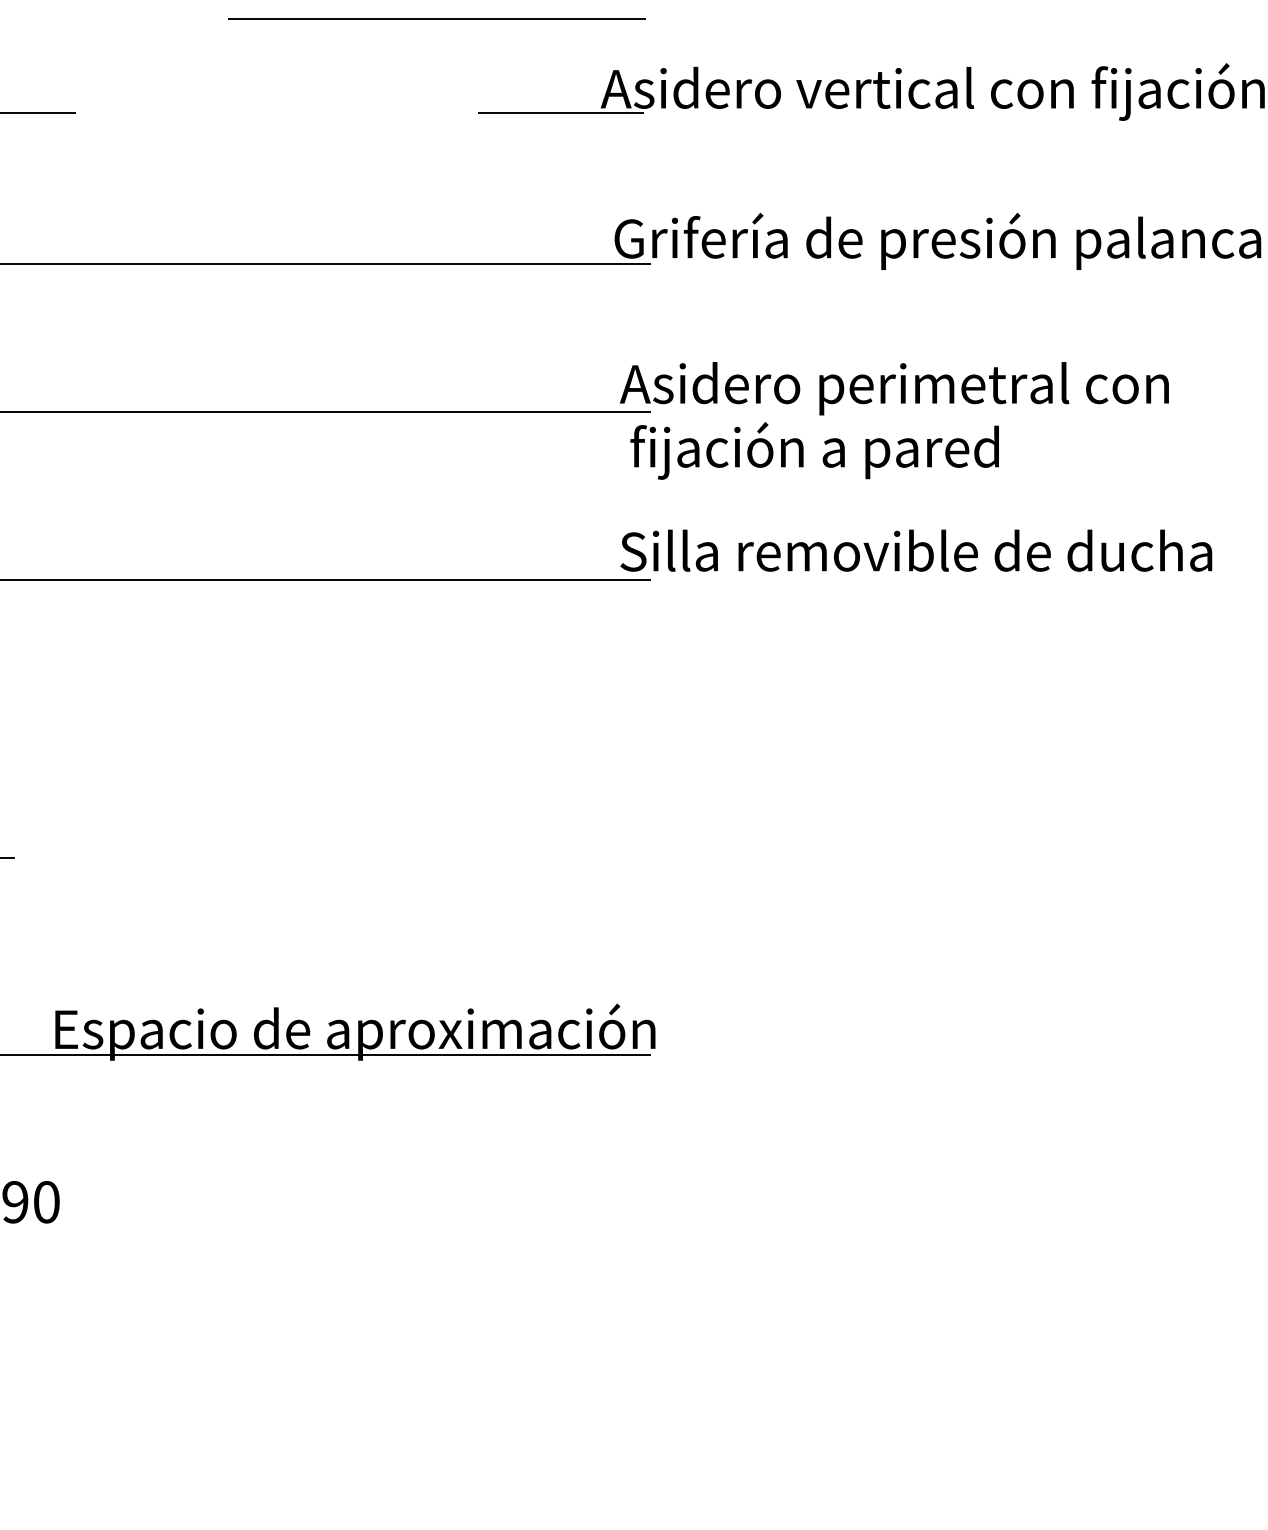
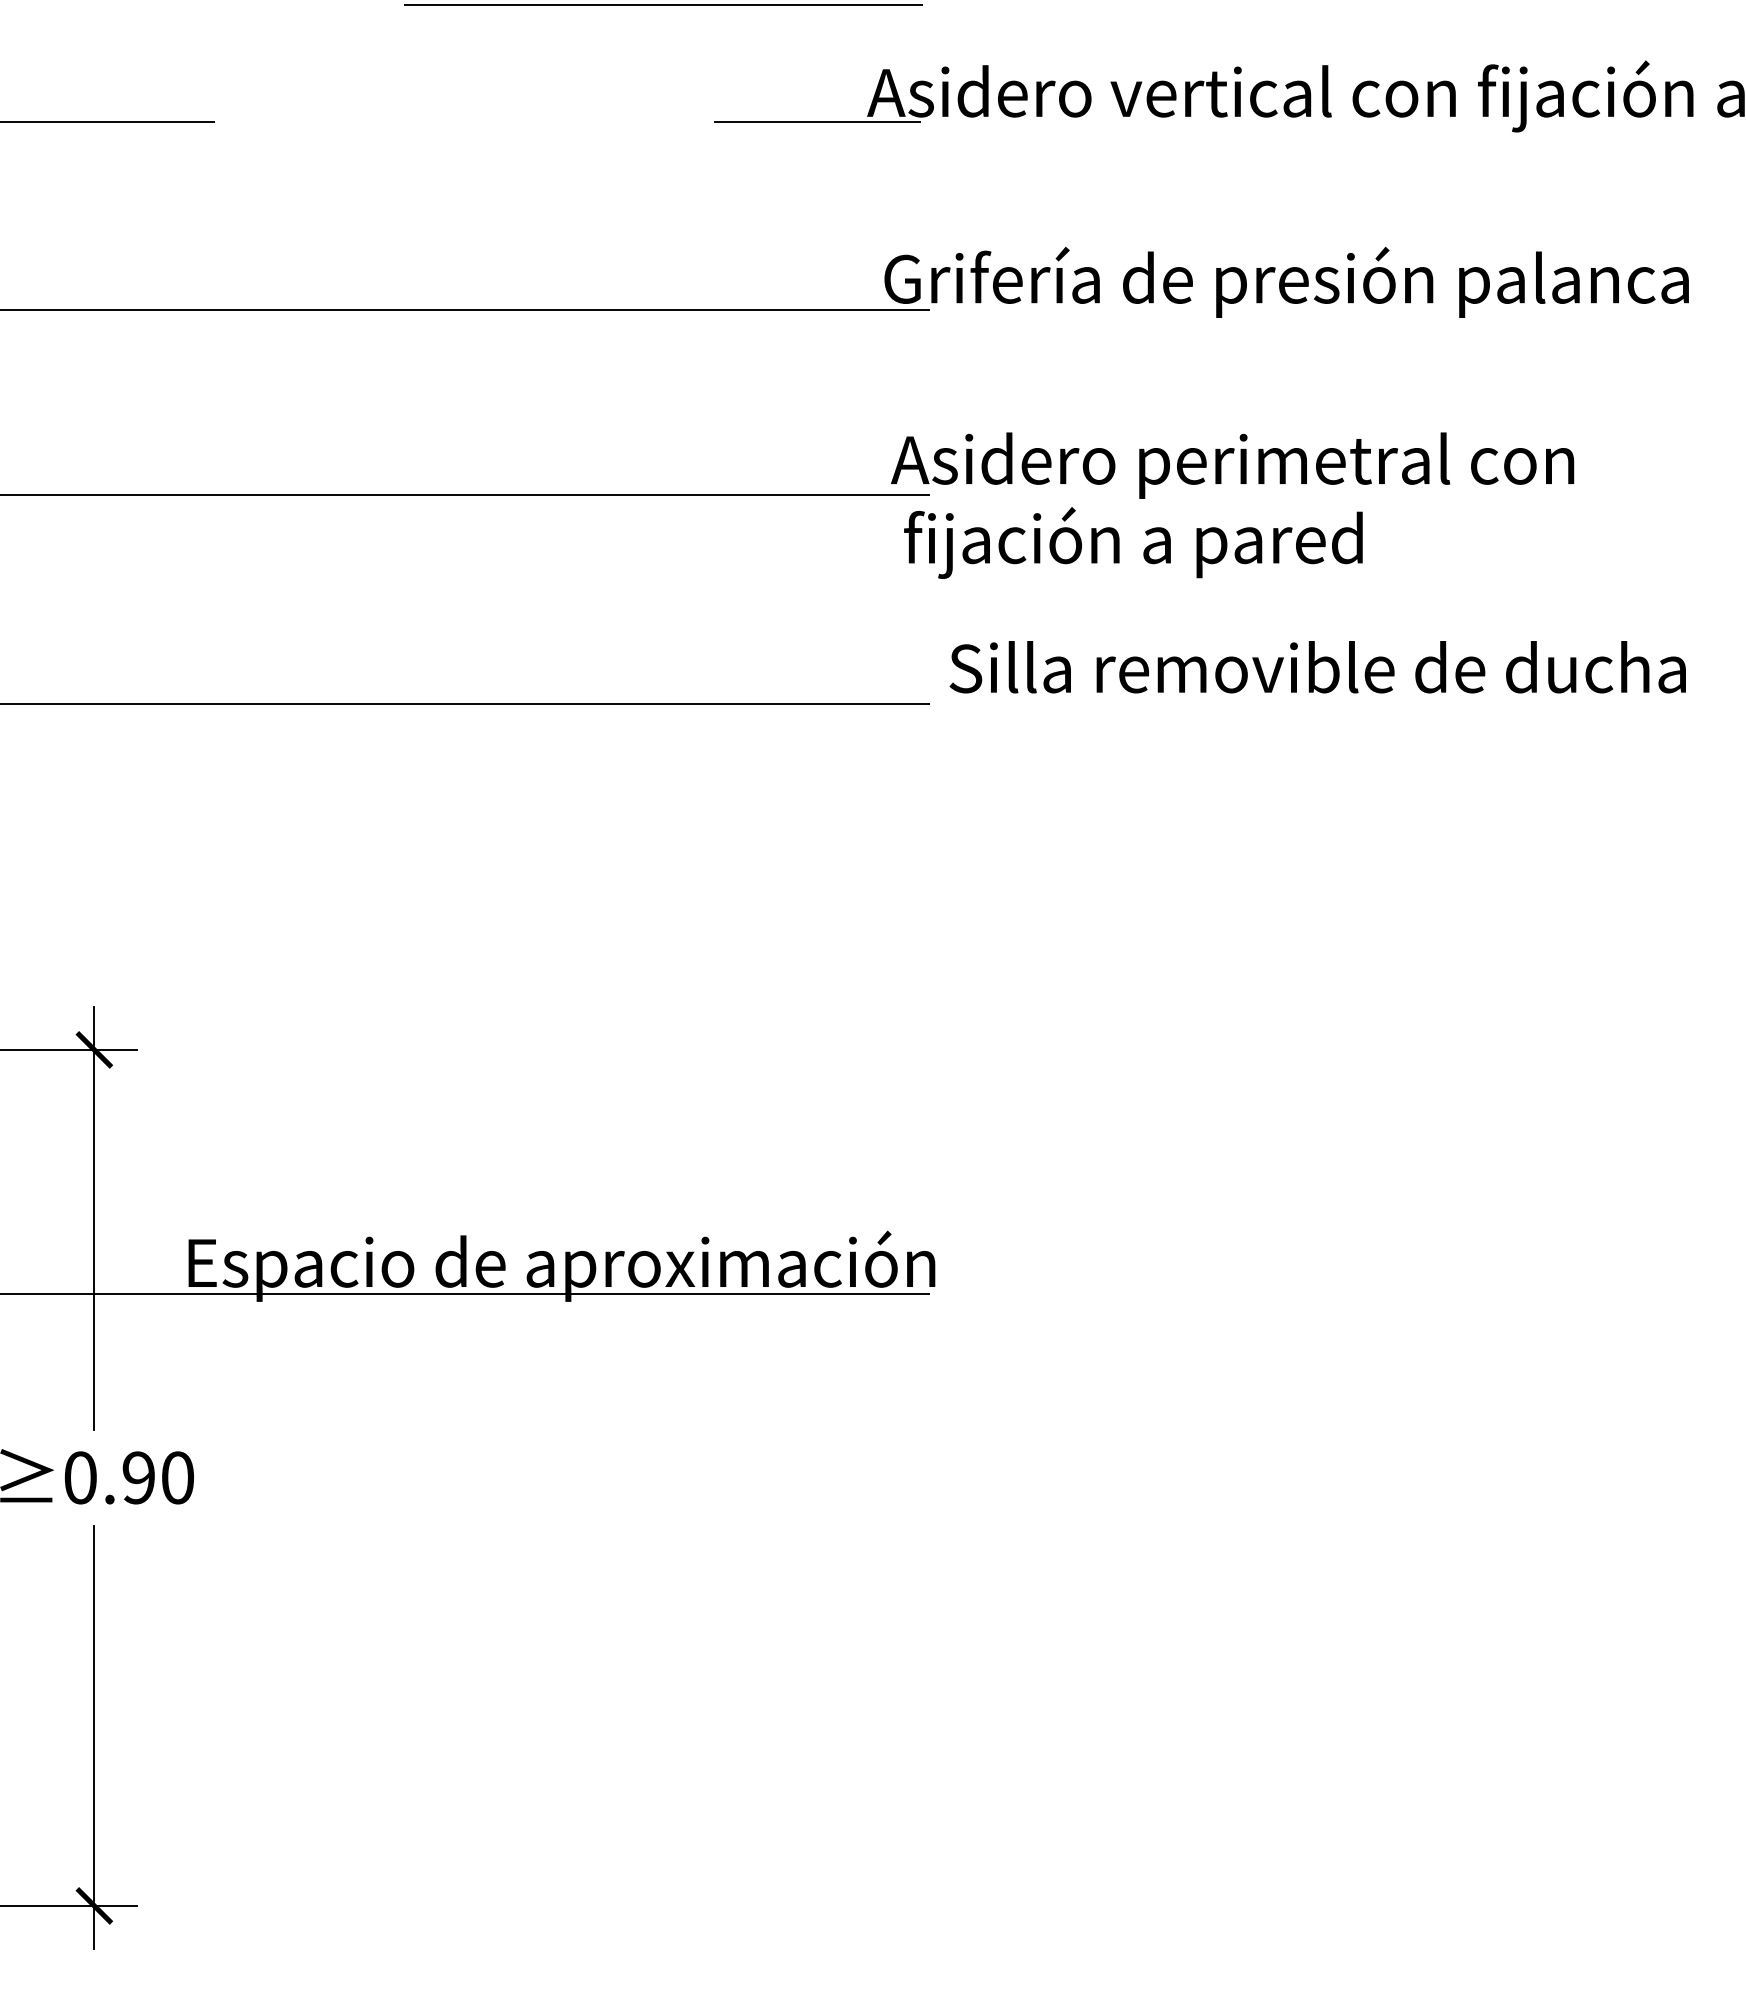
text: (916, 550) -> (1317, 667), moved

